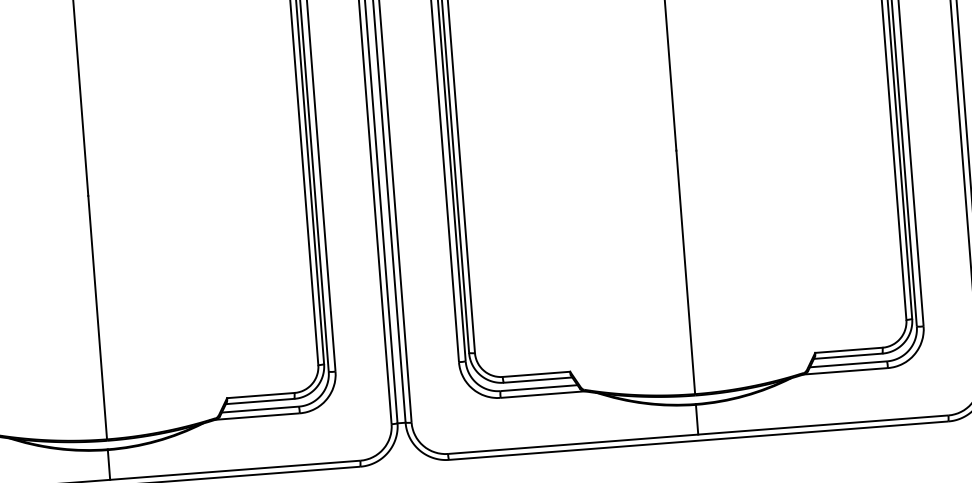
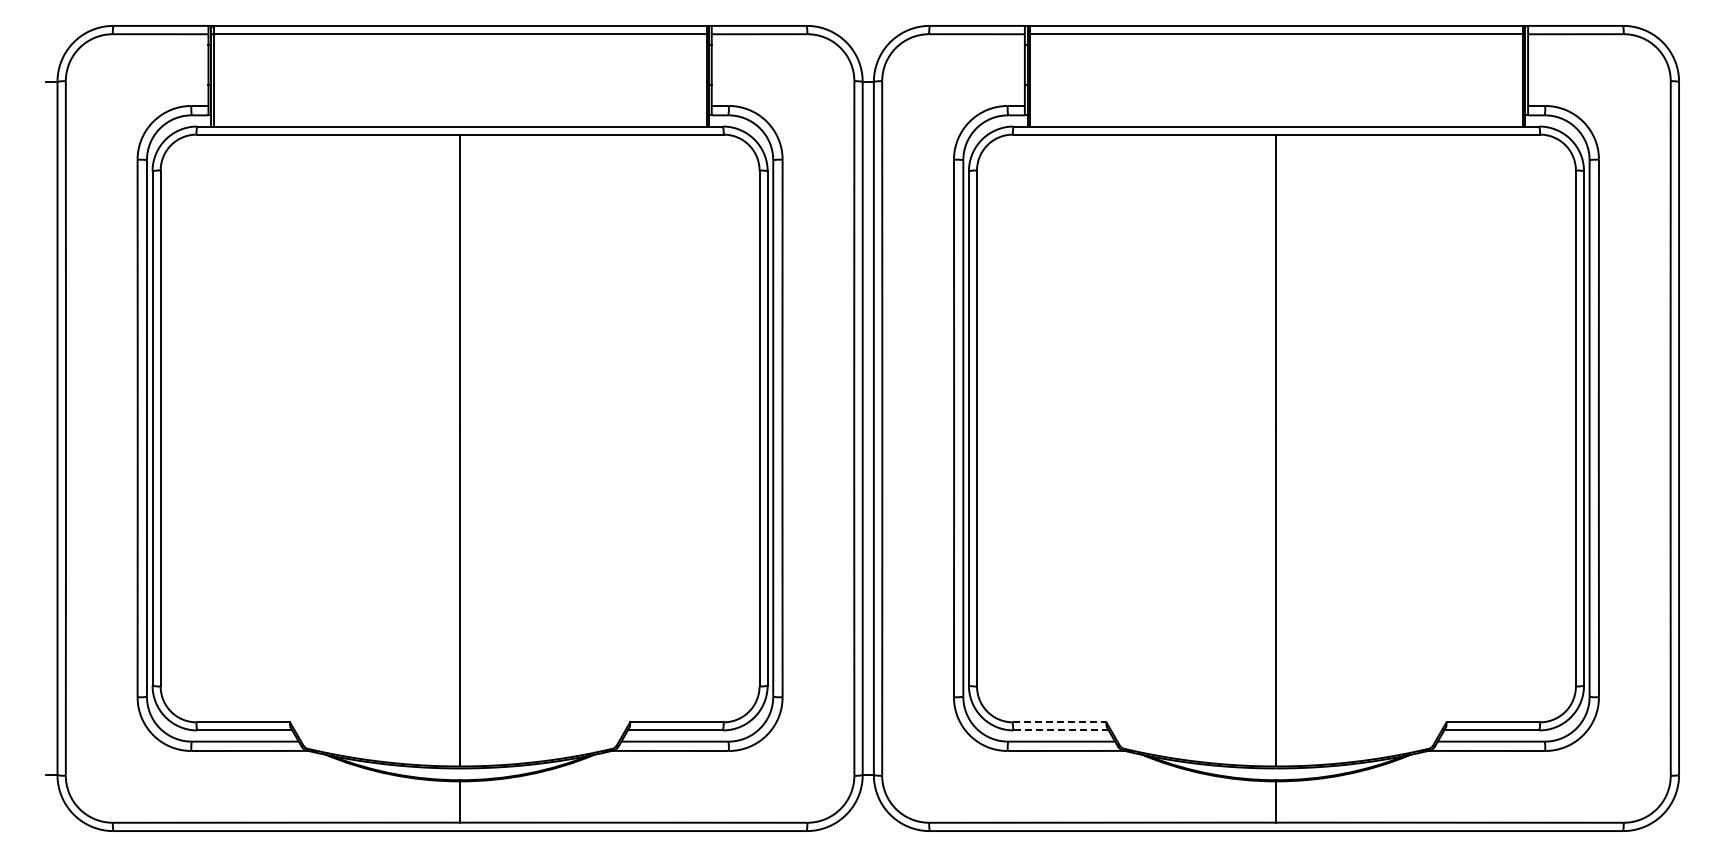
line: (536, 374) -> (1059, 722), solid -> dashed
line: (538, 380) -> (1061, 730), solid -> dashed

